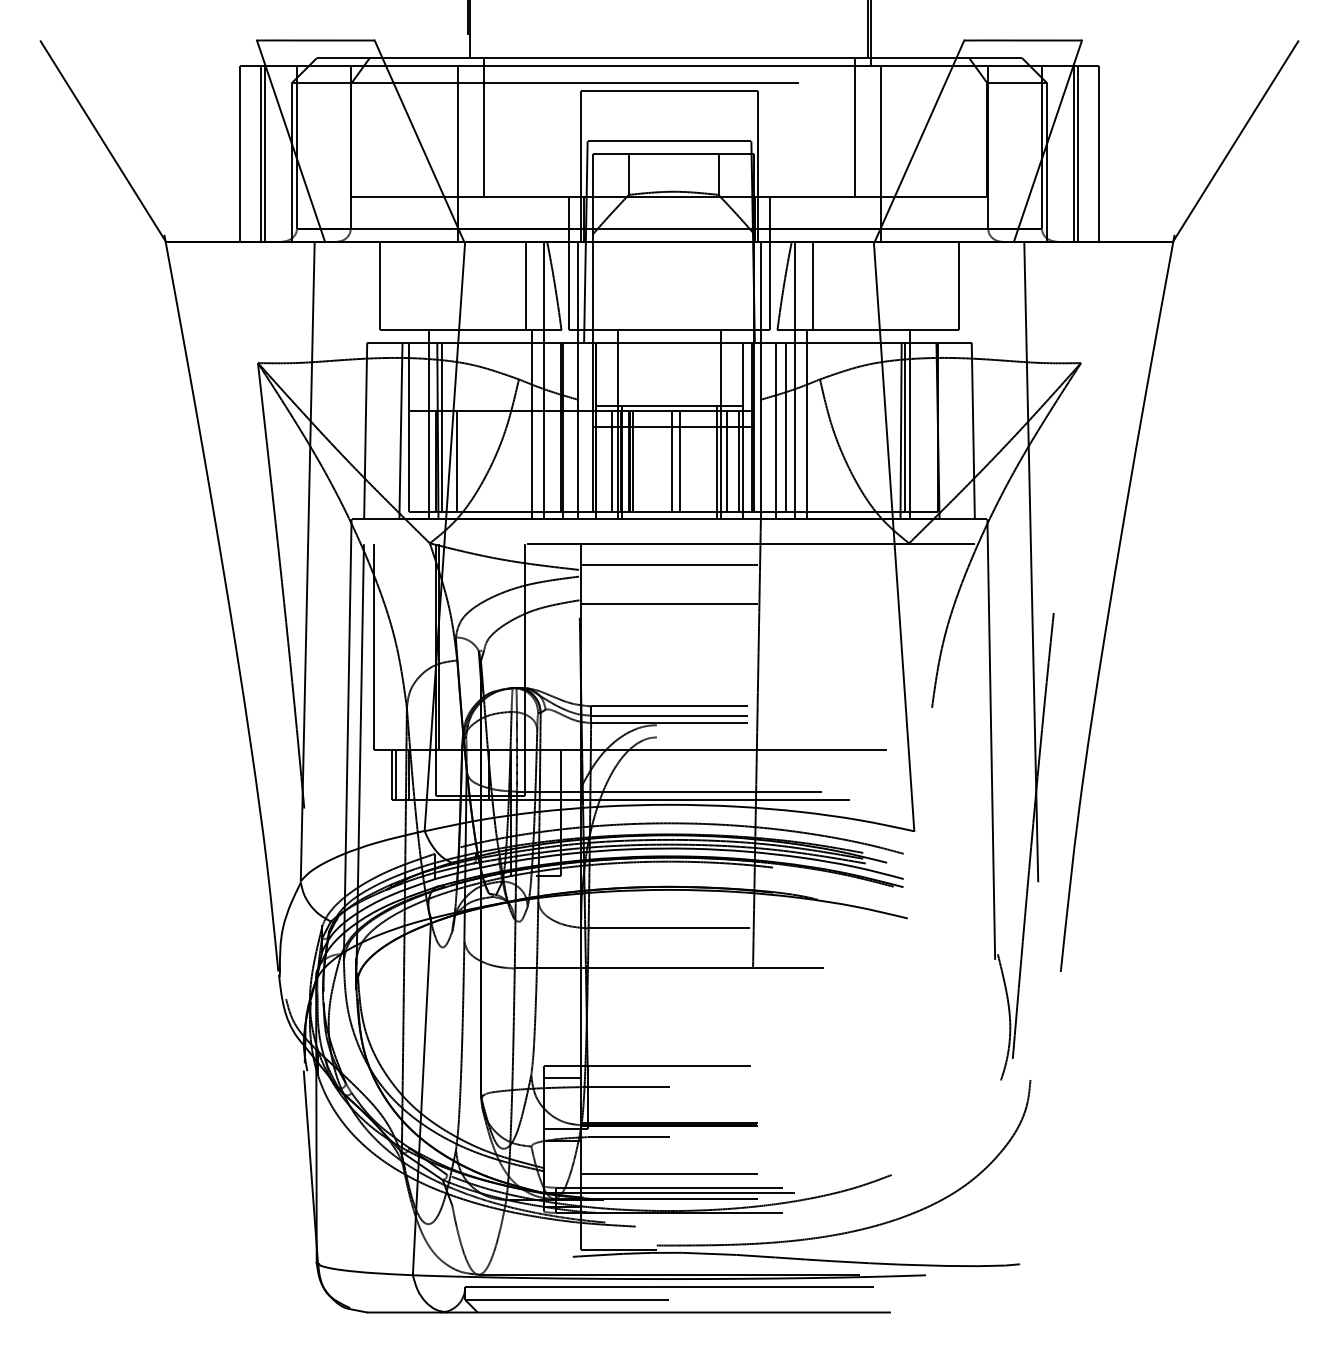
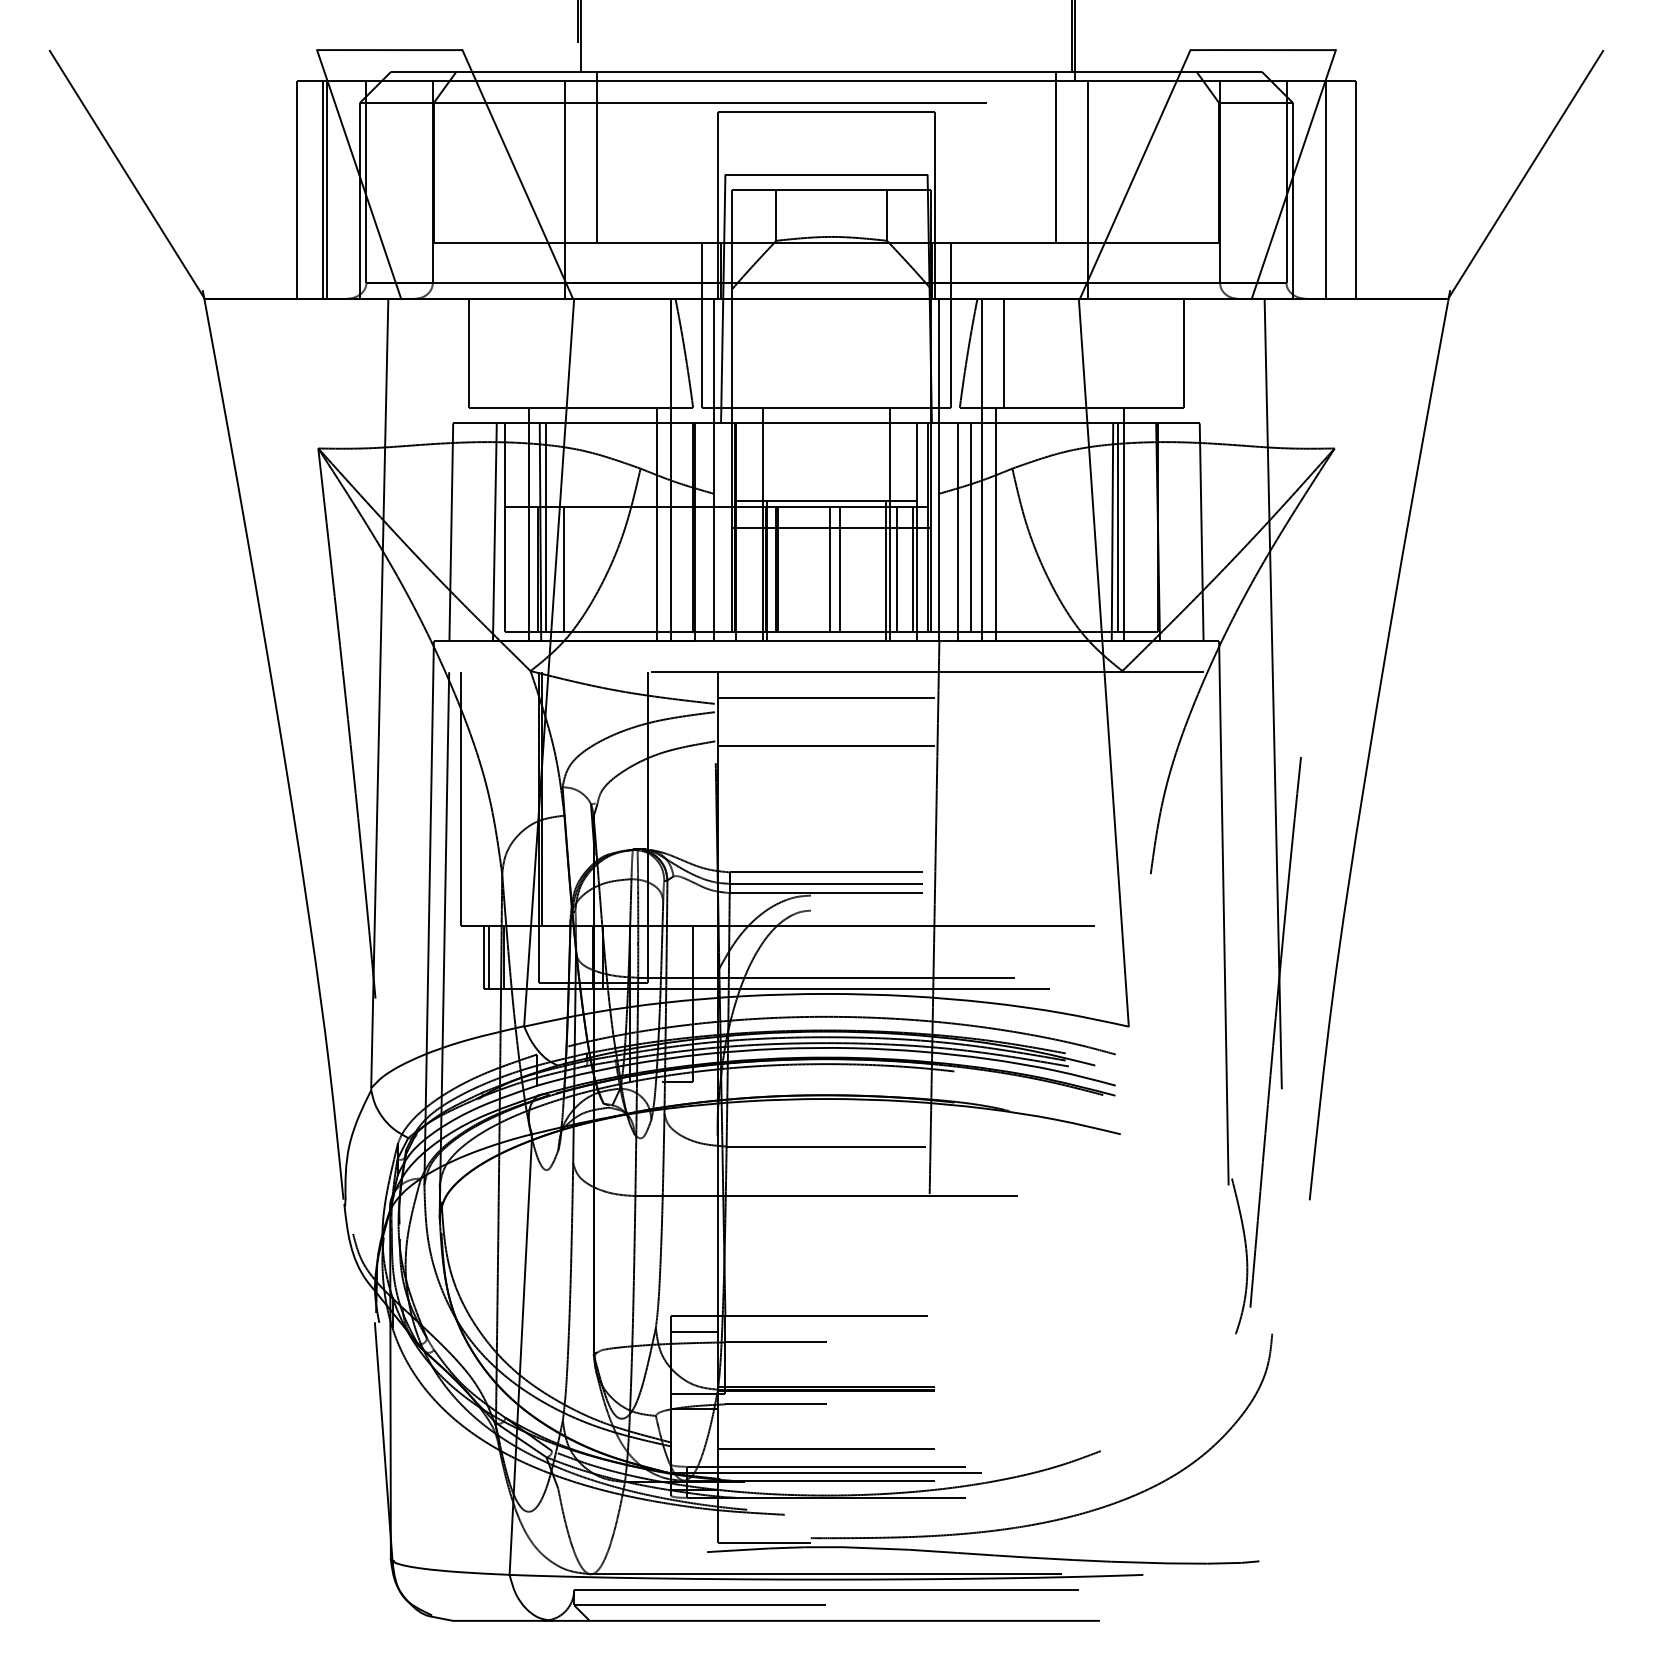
line: (1077, 153) -> (1330, 189), removed
line: (525, 285) -> (648, 352), removed
line: (612, 461) -> (755, 569), removed
line: (633, 461) -> (781, 569), removed

